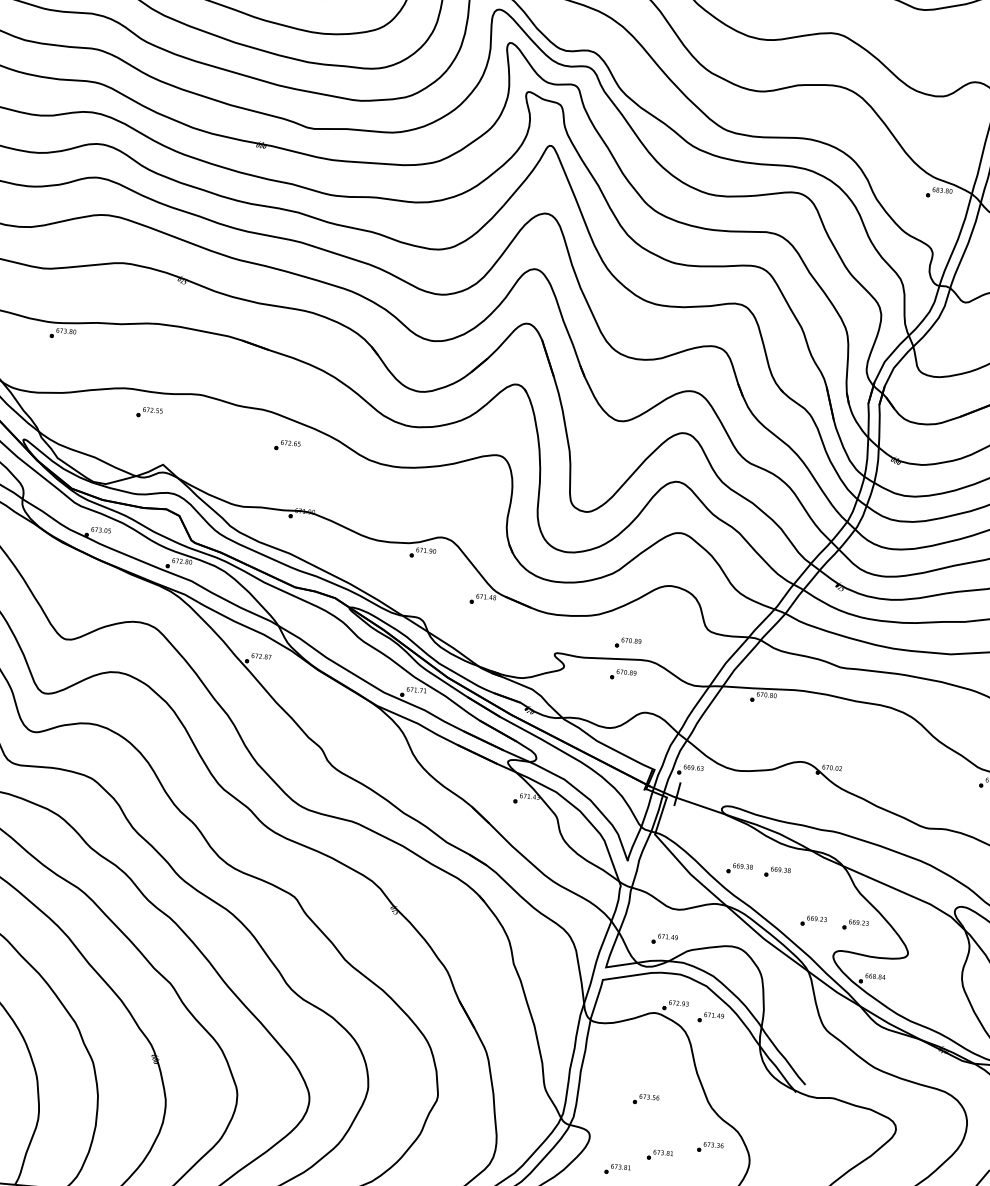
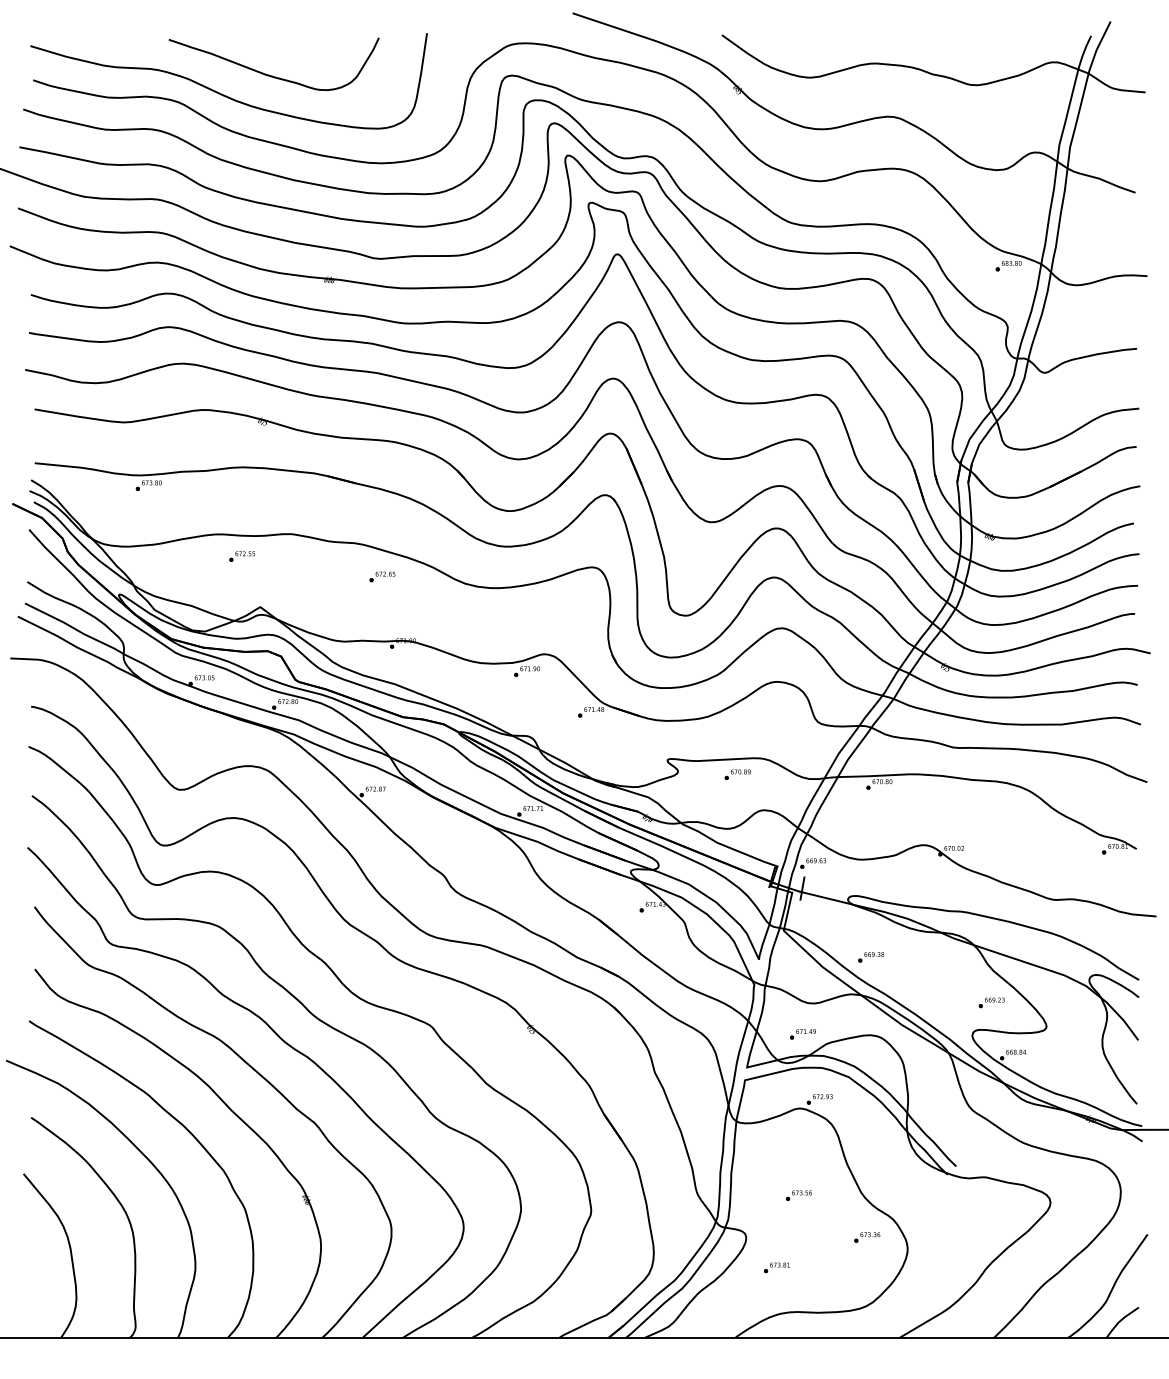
part: (627, 643) -> (739, 742), removed
part: (777, 872) -> (909, 957), removed
part: (813, 920) -> (949, 1002), removed
part: (710, 1018) -> (855, 1108), removed
part: (659, 1155) -> (817, 1249), removed

